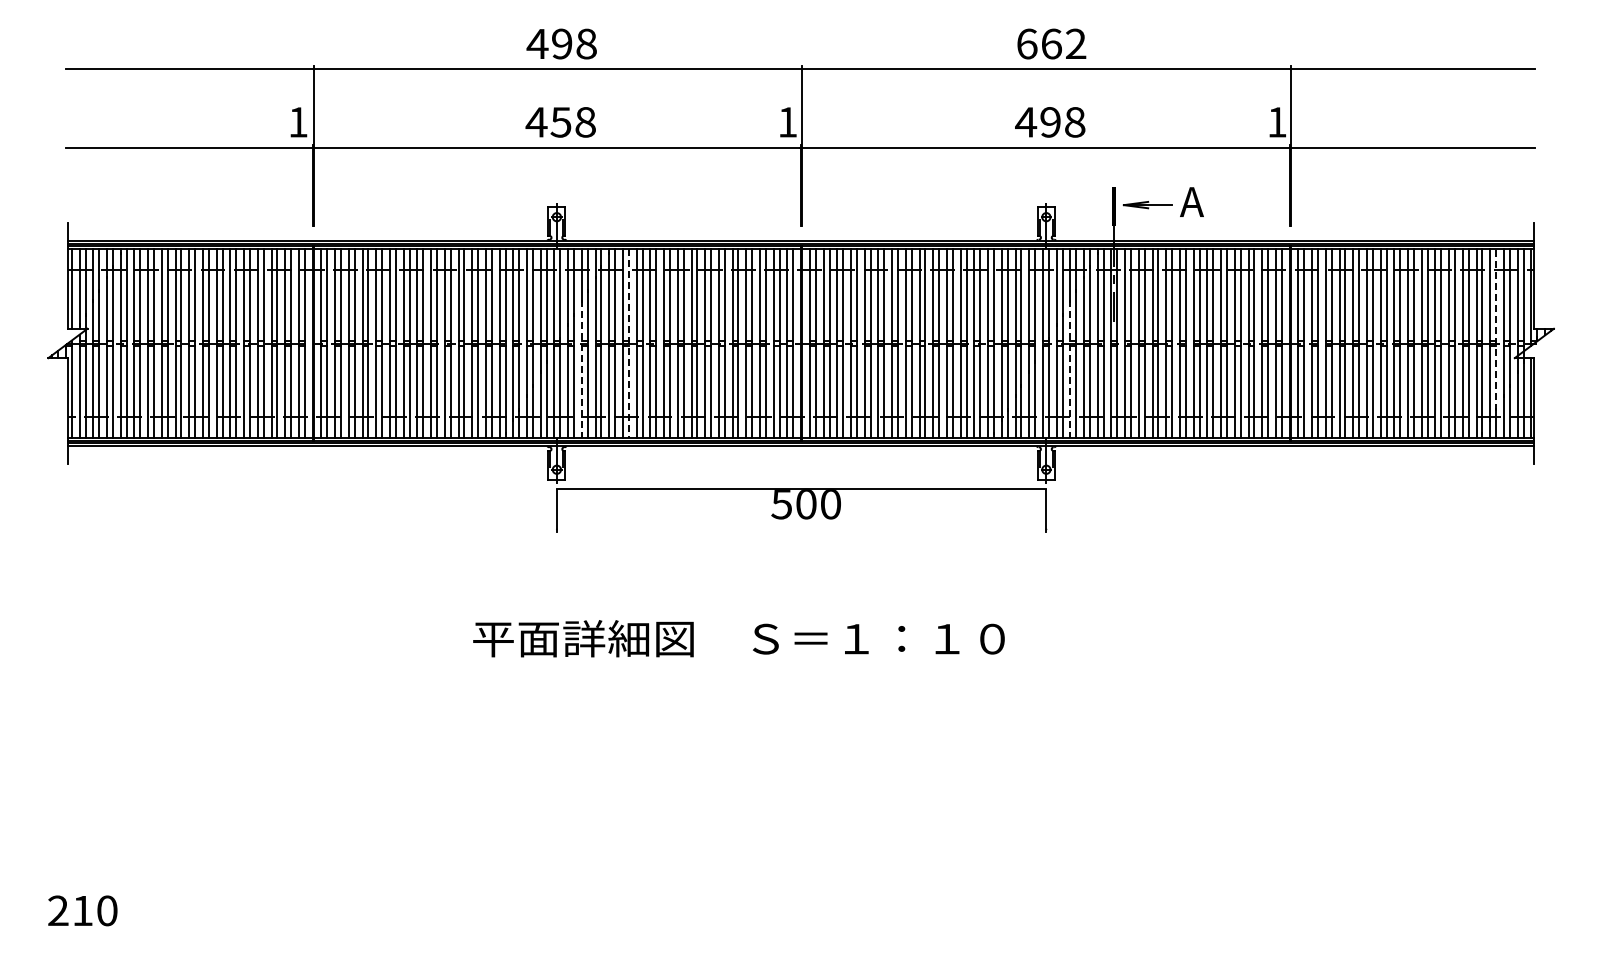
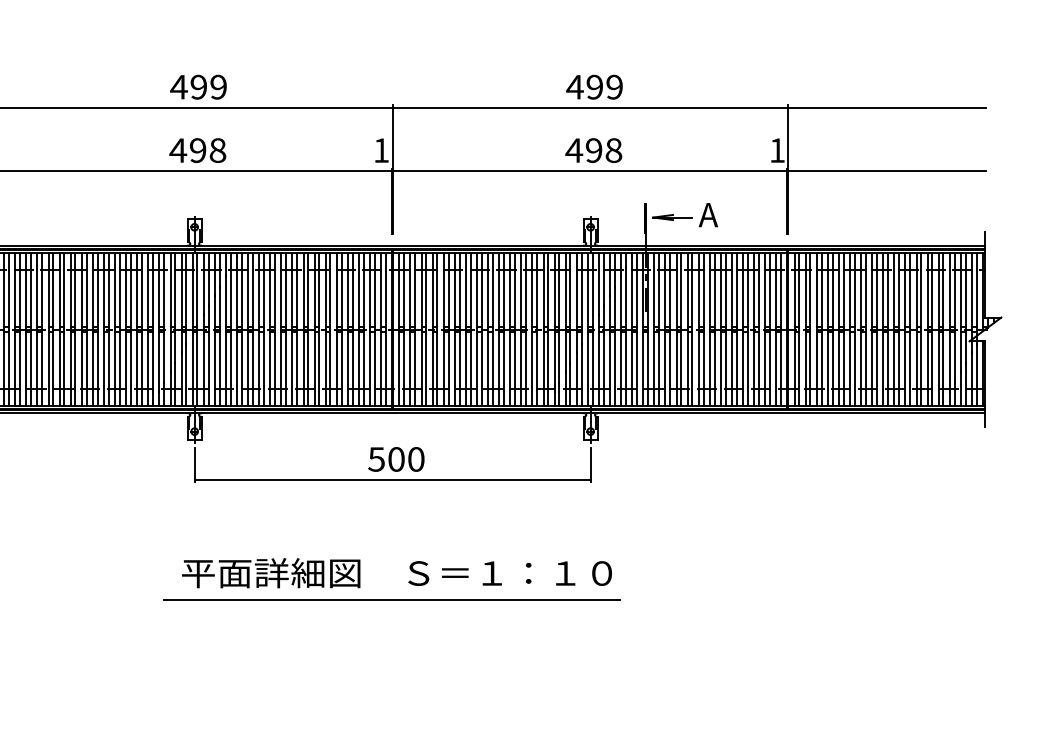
text: (586, 43) -> (218, 86), 498 -> 499
text: (1051, 43) -> (594, 86), 662 -> 499
text: (560, 122) -> (197, 150), 458 -> 498
line: (1496, 329) -> (954, 318), dashed -> solid
line: (628, 343) -> (252, 329), dashed -> solid
line: (581, 369) -> (214, 350), dashed -> solid
line: (1070, 369) -> (610, 350), dashed -> solid
line: (801, 489) -> (392, 479), moved
text: (738, 638) -> (396, 573), moved
line: (800, 677) -> (391, 599), added

